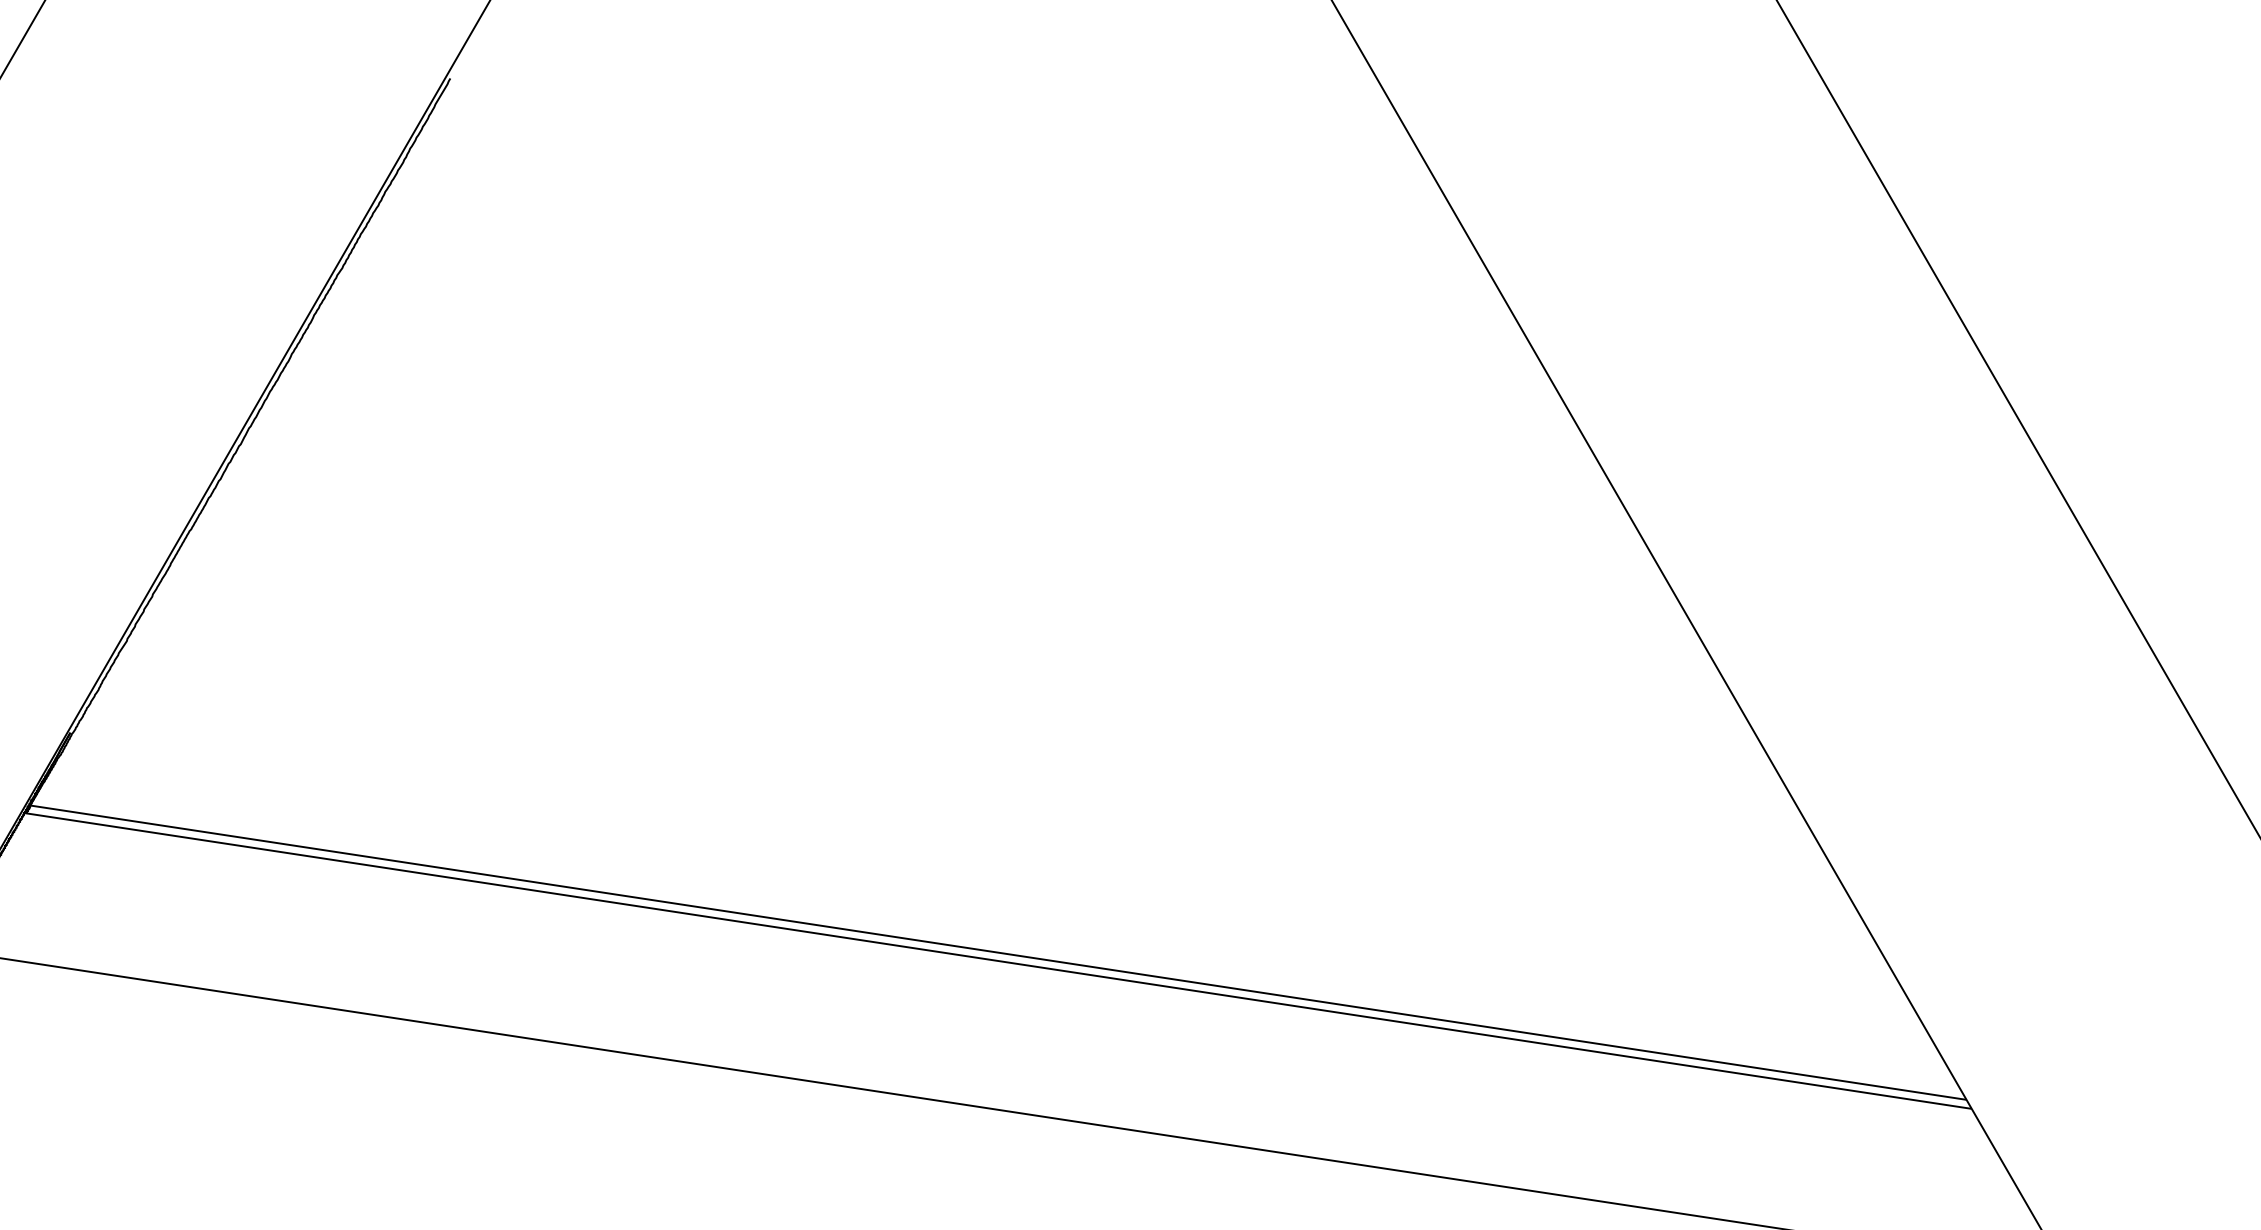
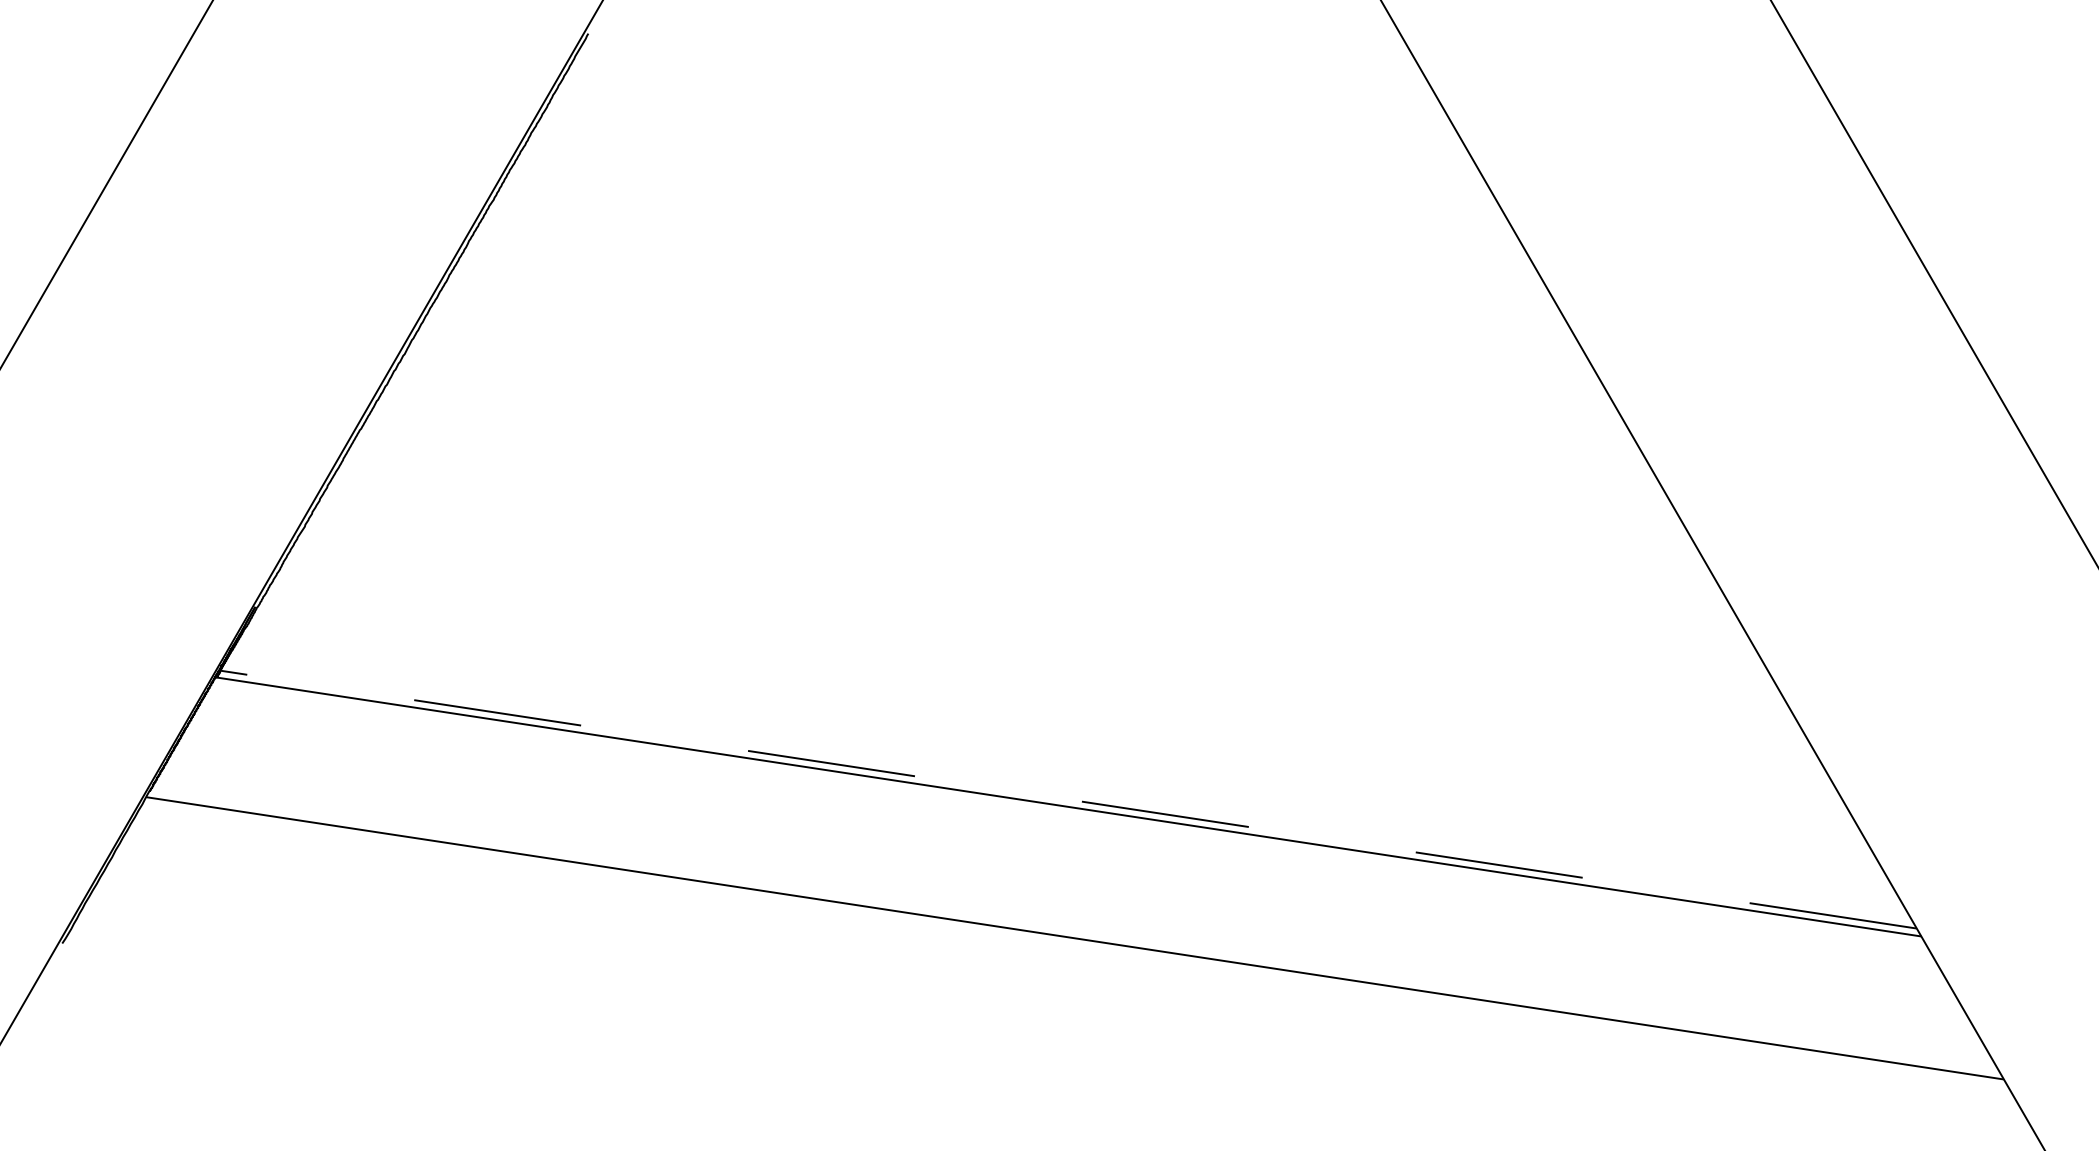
line: (998, 952) -> (1068, 799), solid -> dashed

